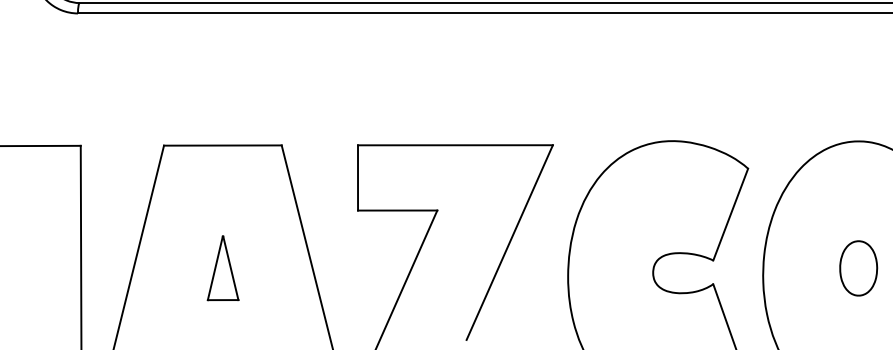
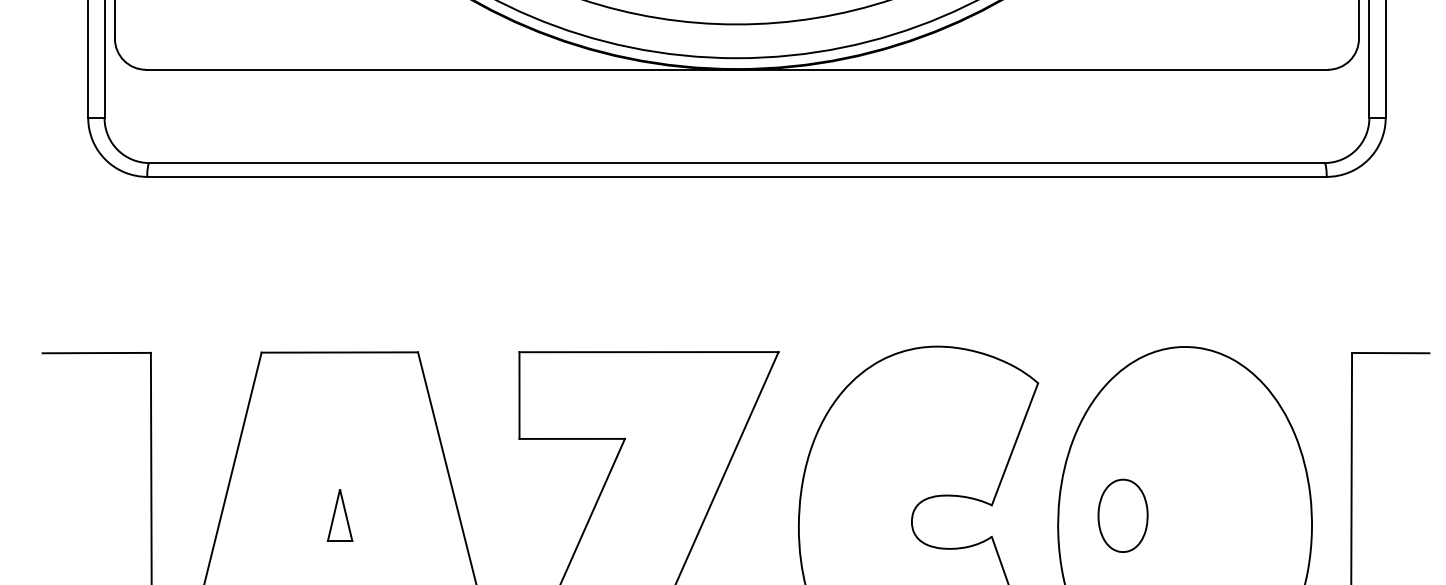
part: (222, 268) -> (339, 515), size x0.6
part: (858, 268) -> (1122, 515), moved

